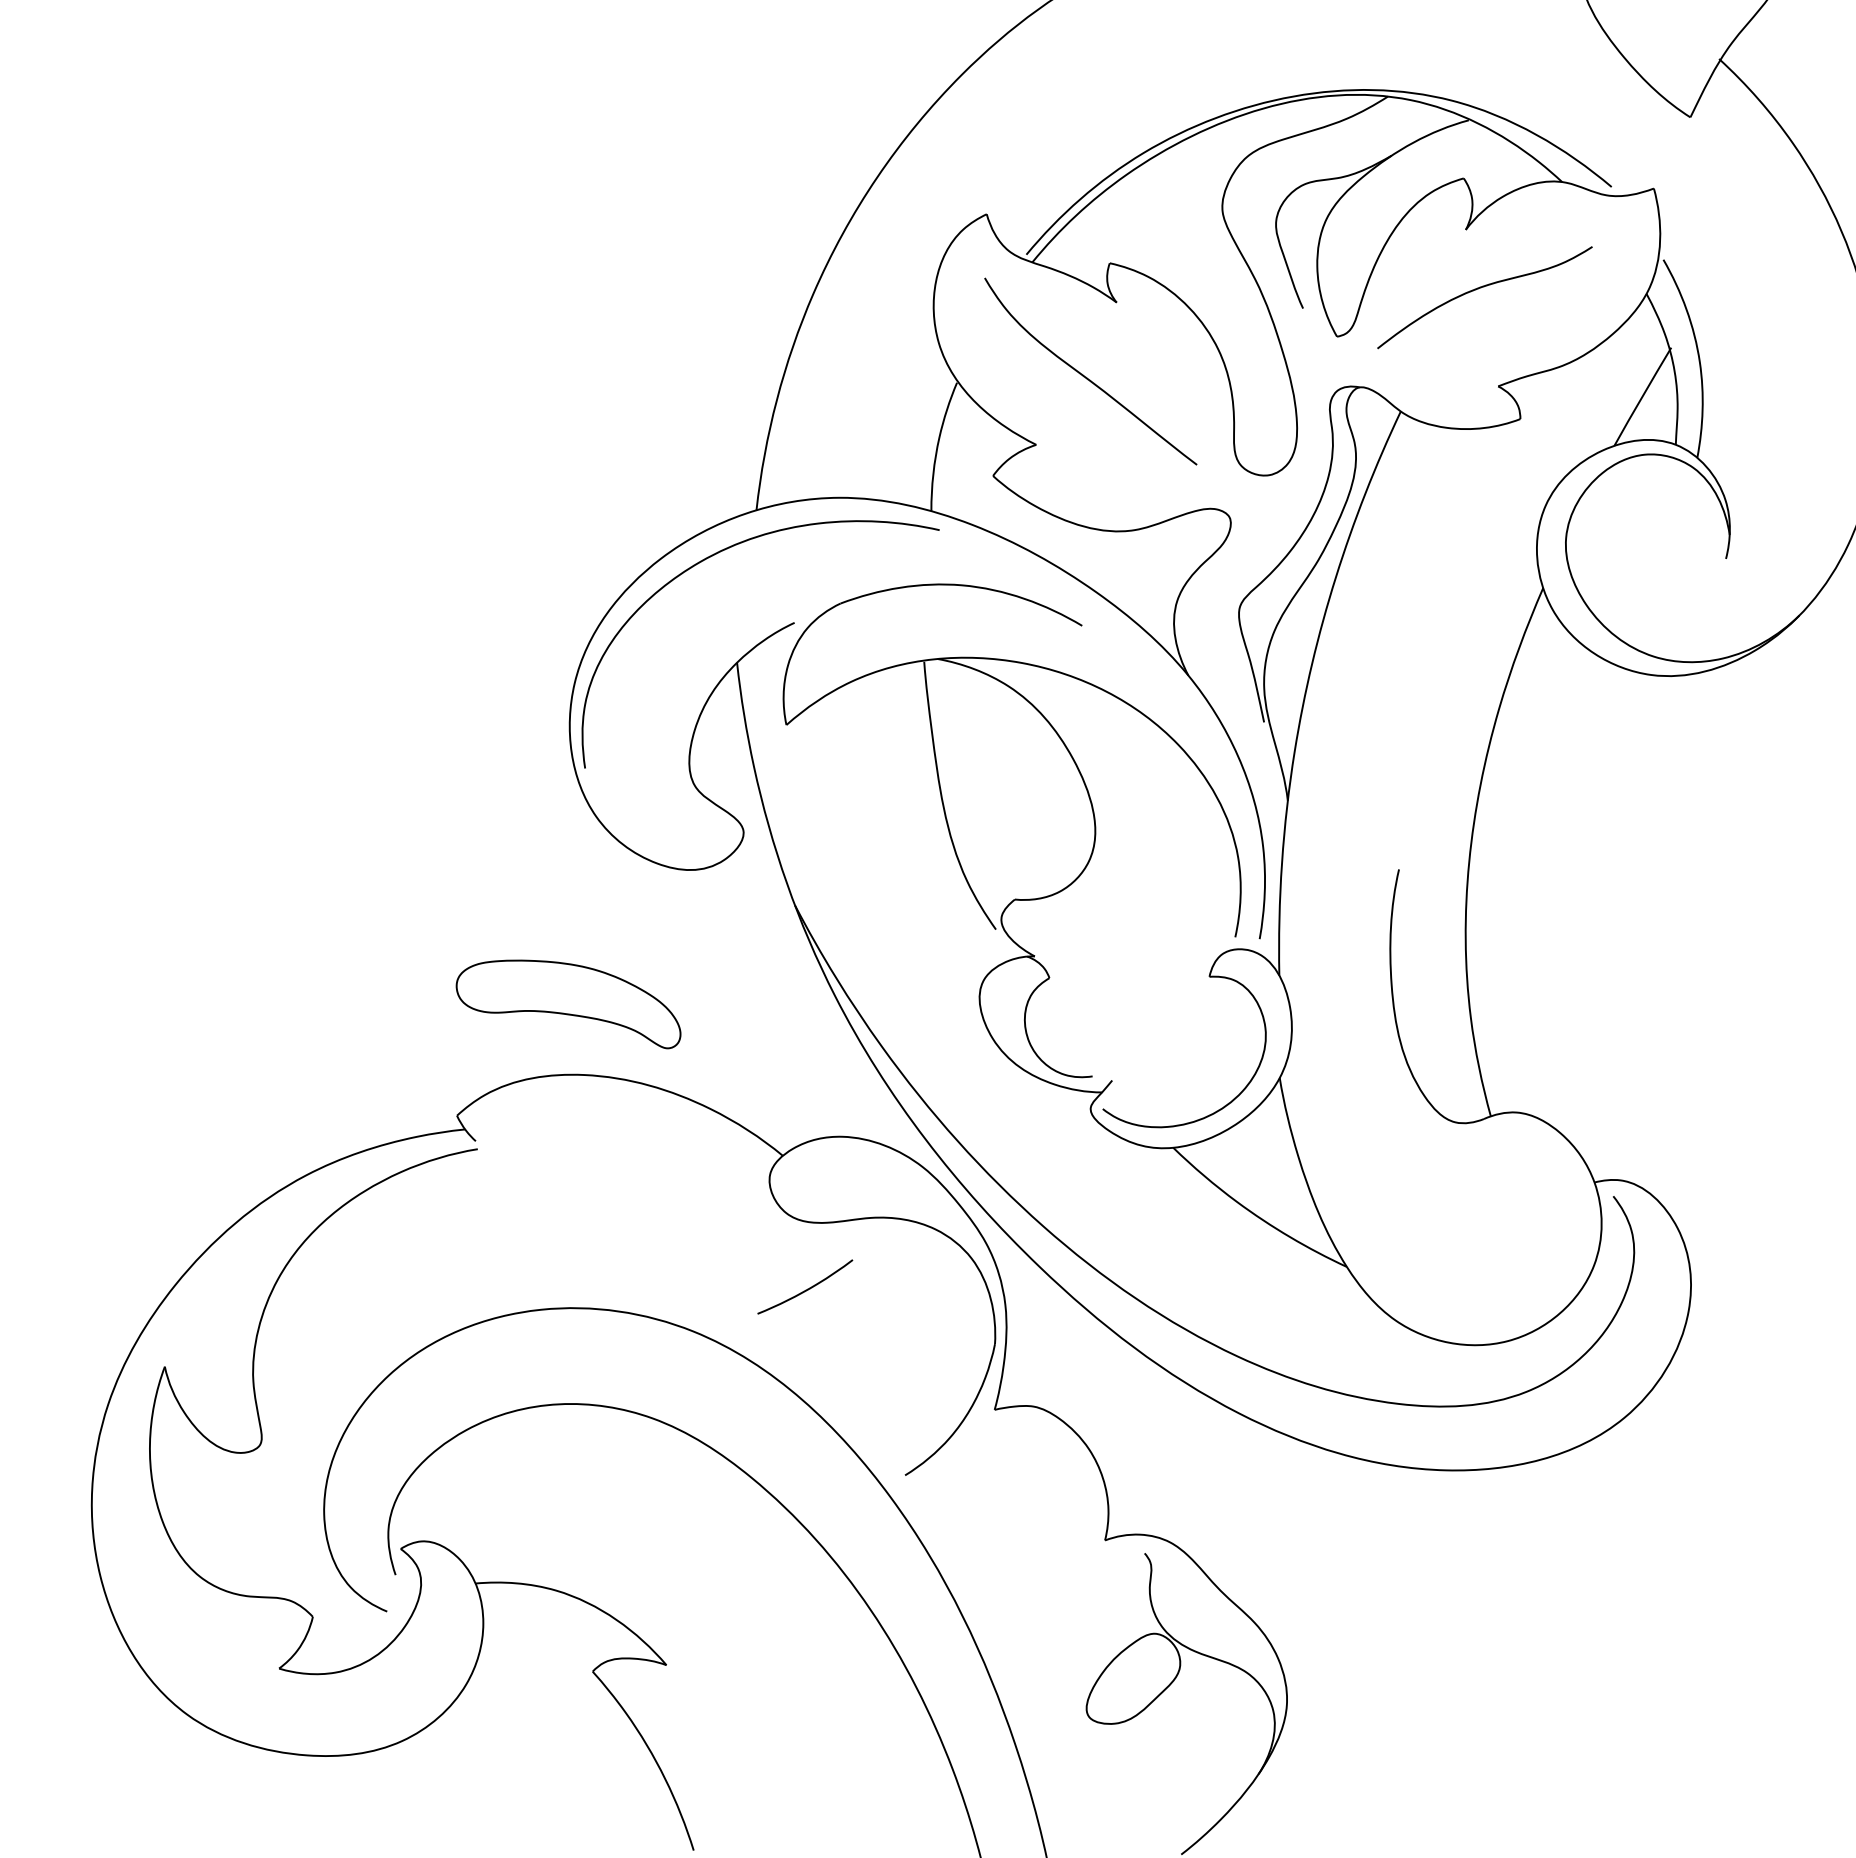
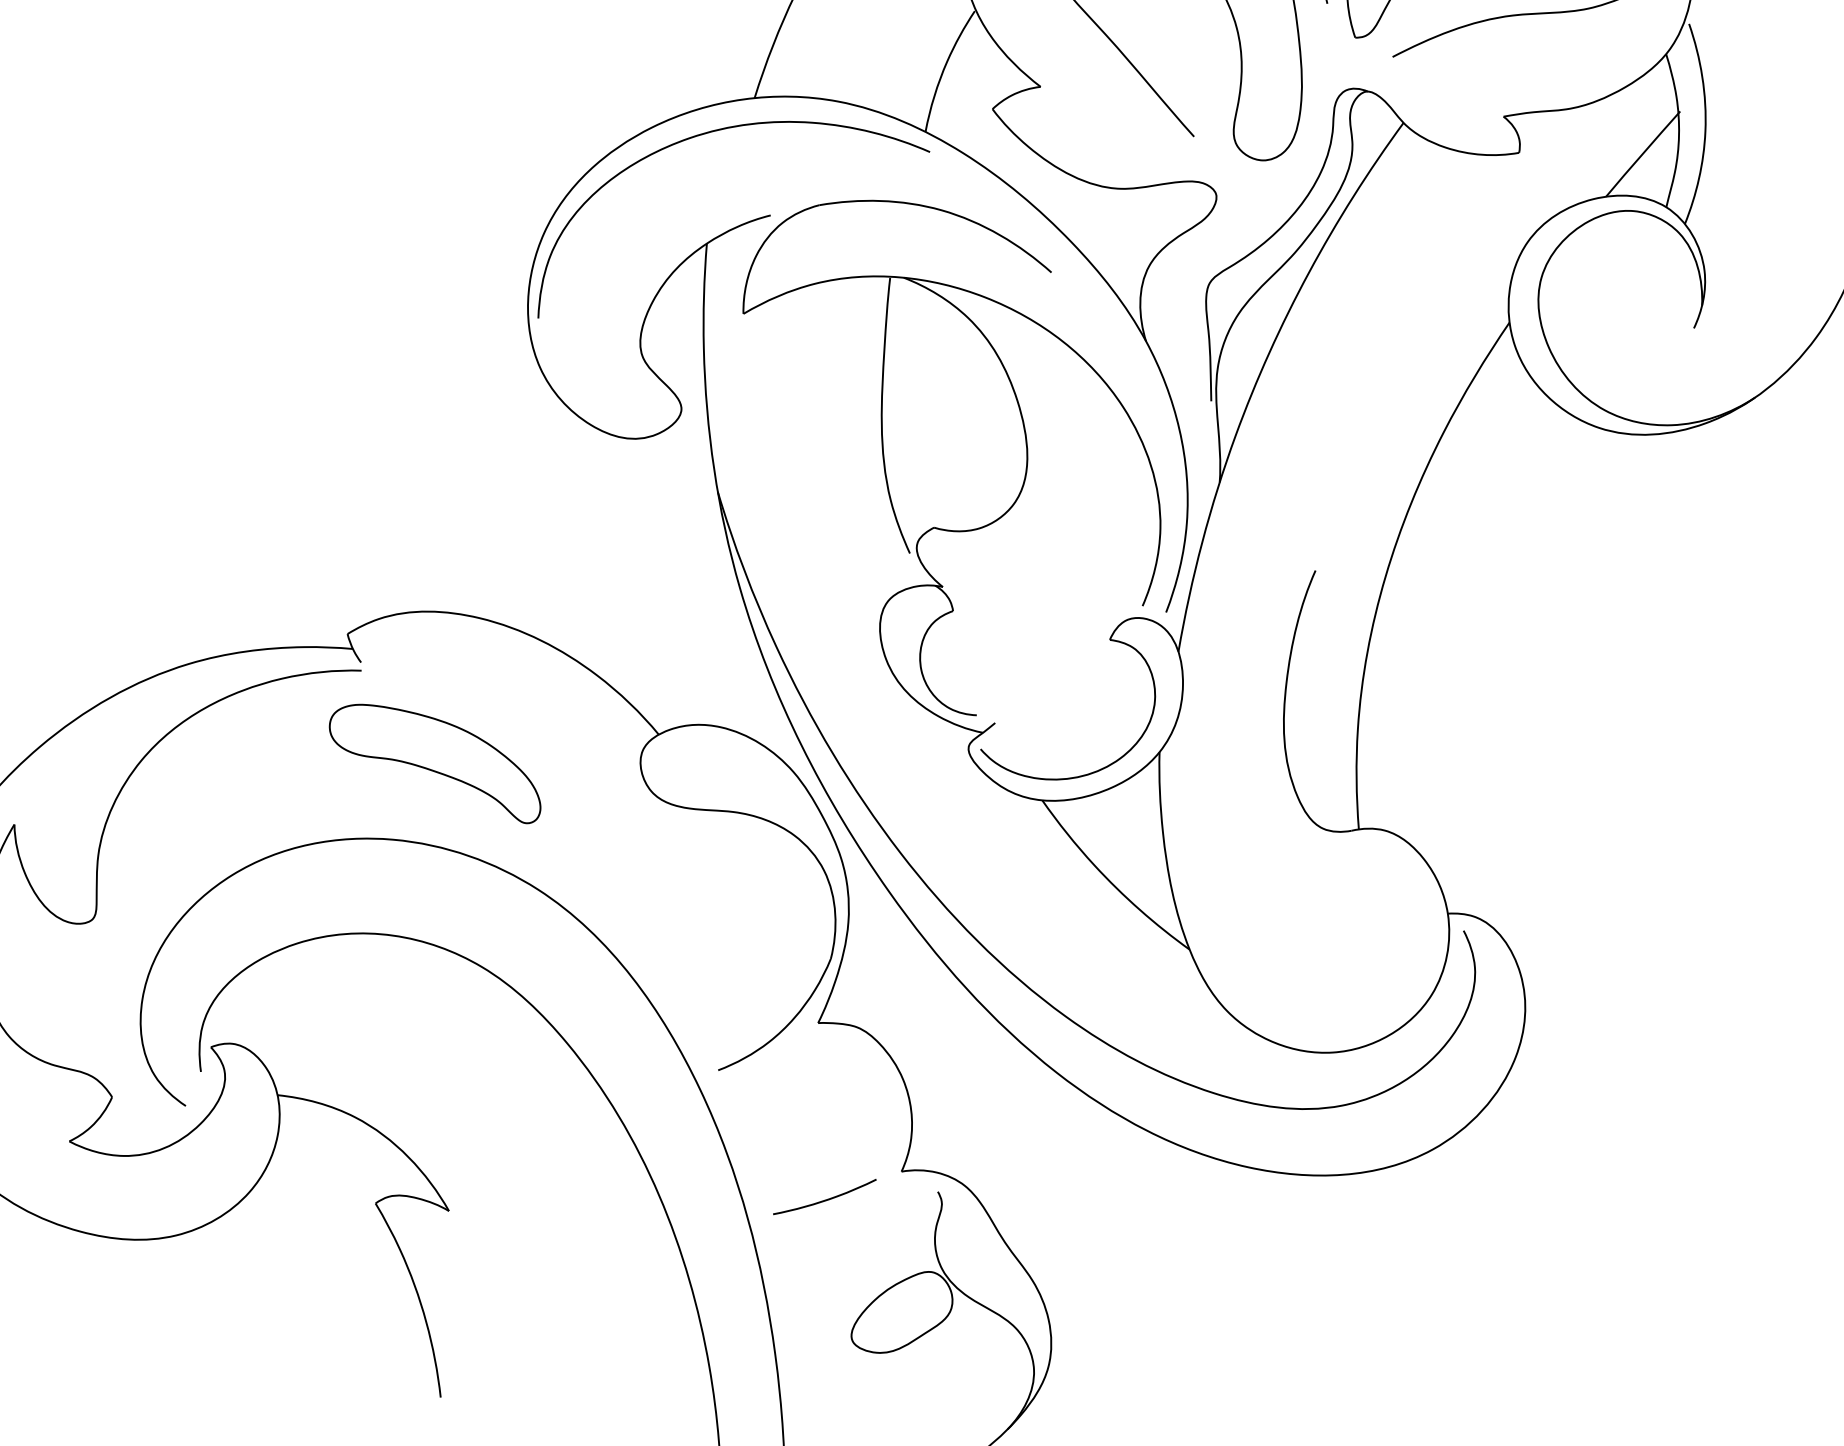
part: (568, 1004) -> (436, 761), moved
curve: (807, 1288) -> (826, 1198), moved

